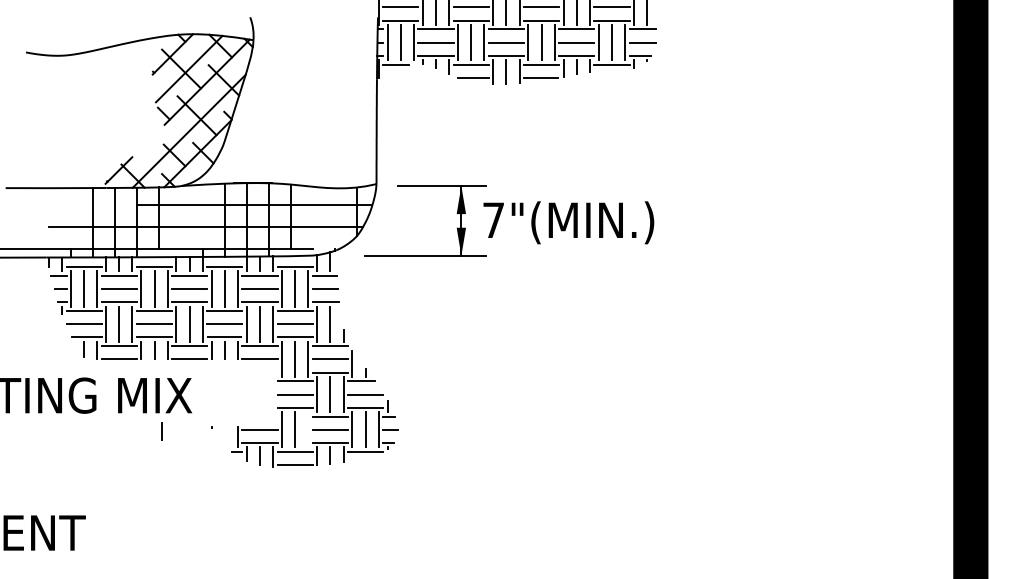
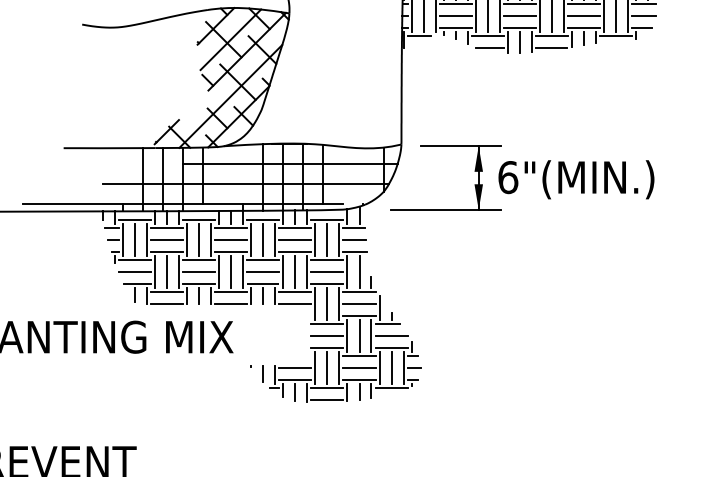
text: (493, 220) -> (508, 177), 7"(MIN.) -> 6"(MIN.)
line: (308, 429) -> (339, 368), added
line: (161, 431) -> (262, 373), moved

